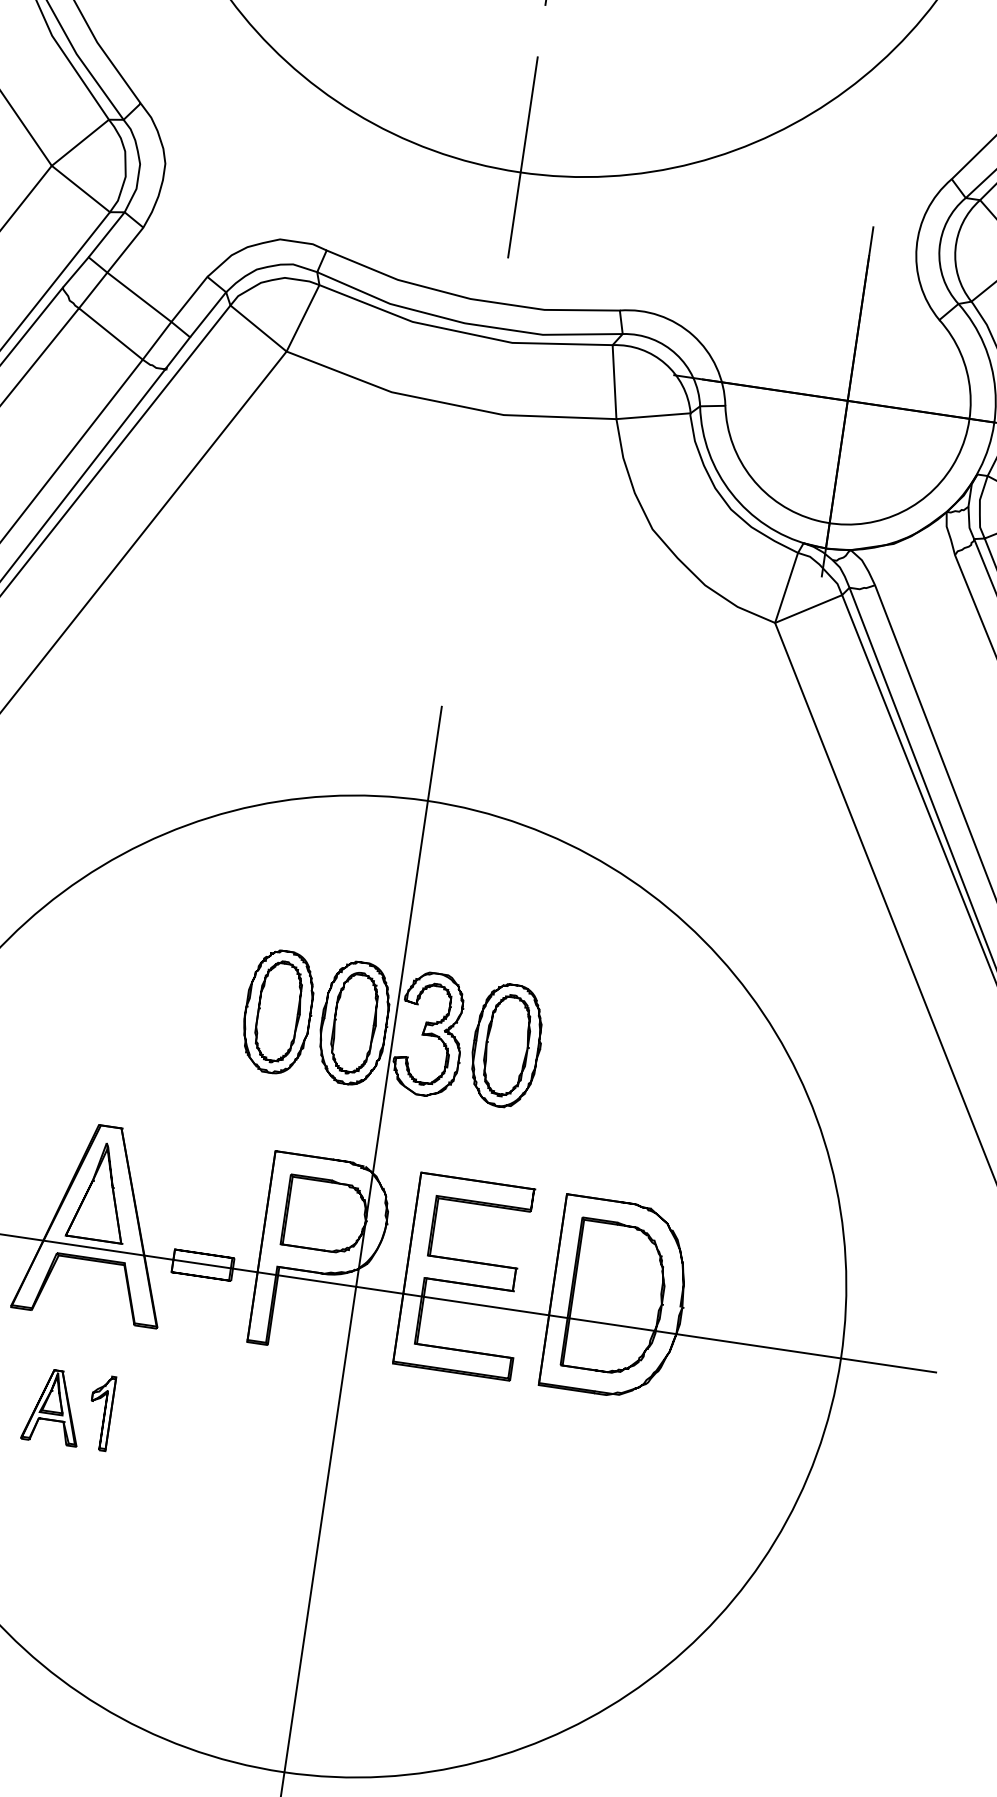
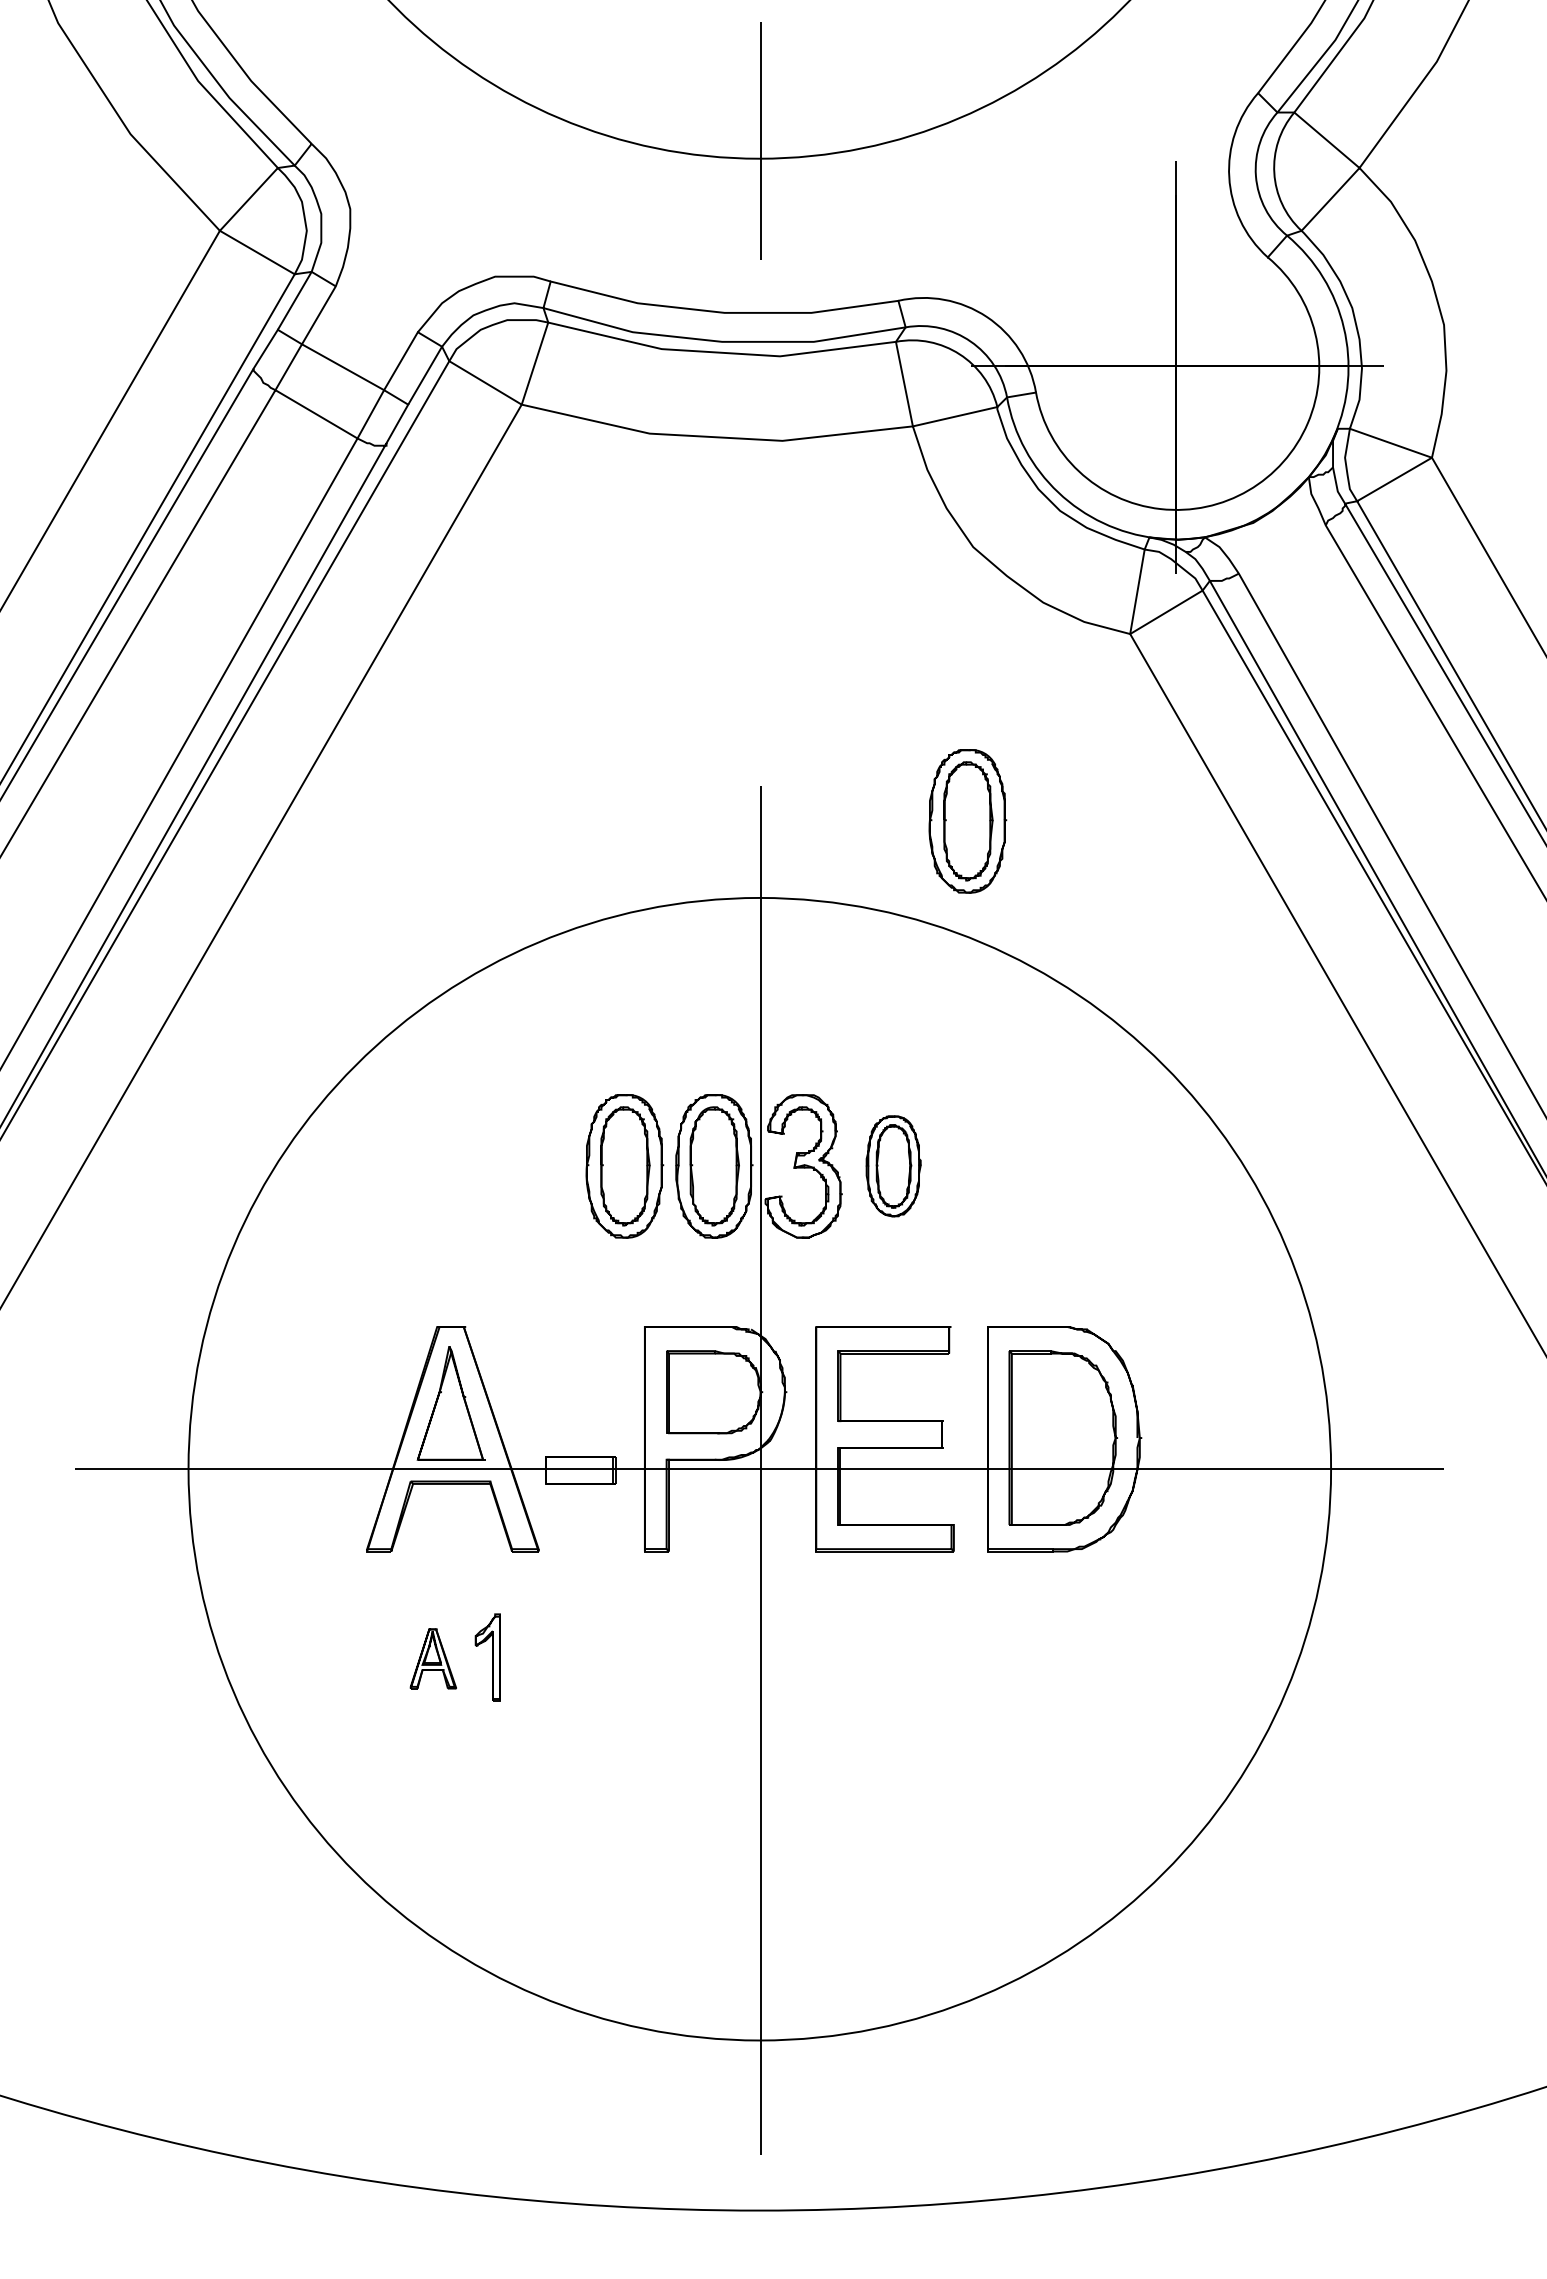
part: (613, 761) -> (967, 821), added
part: (507, 1045) -> (893, 1166), size x0.7
part: (54, 1406) -> (433, 1658), size x0.7

